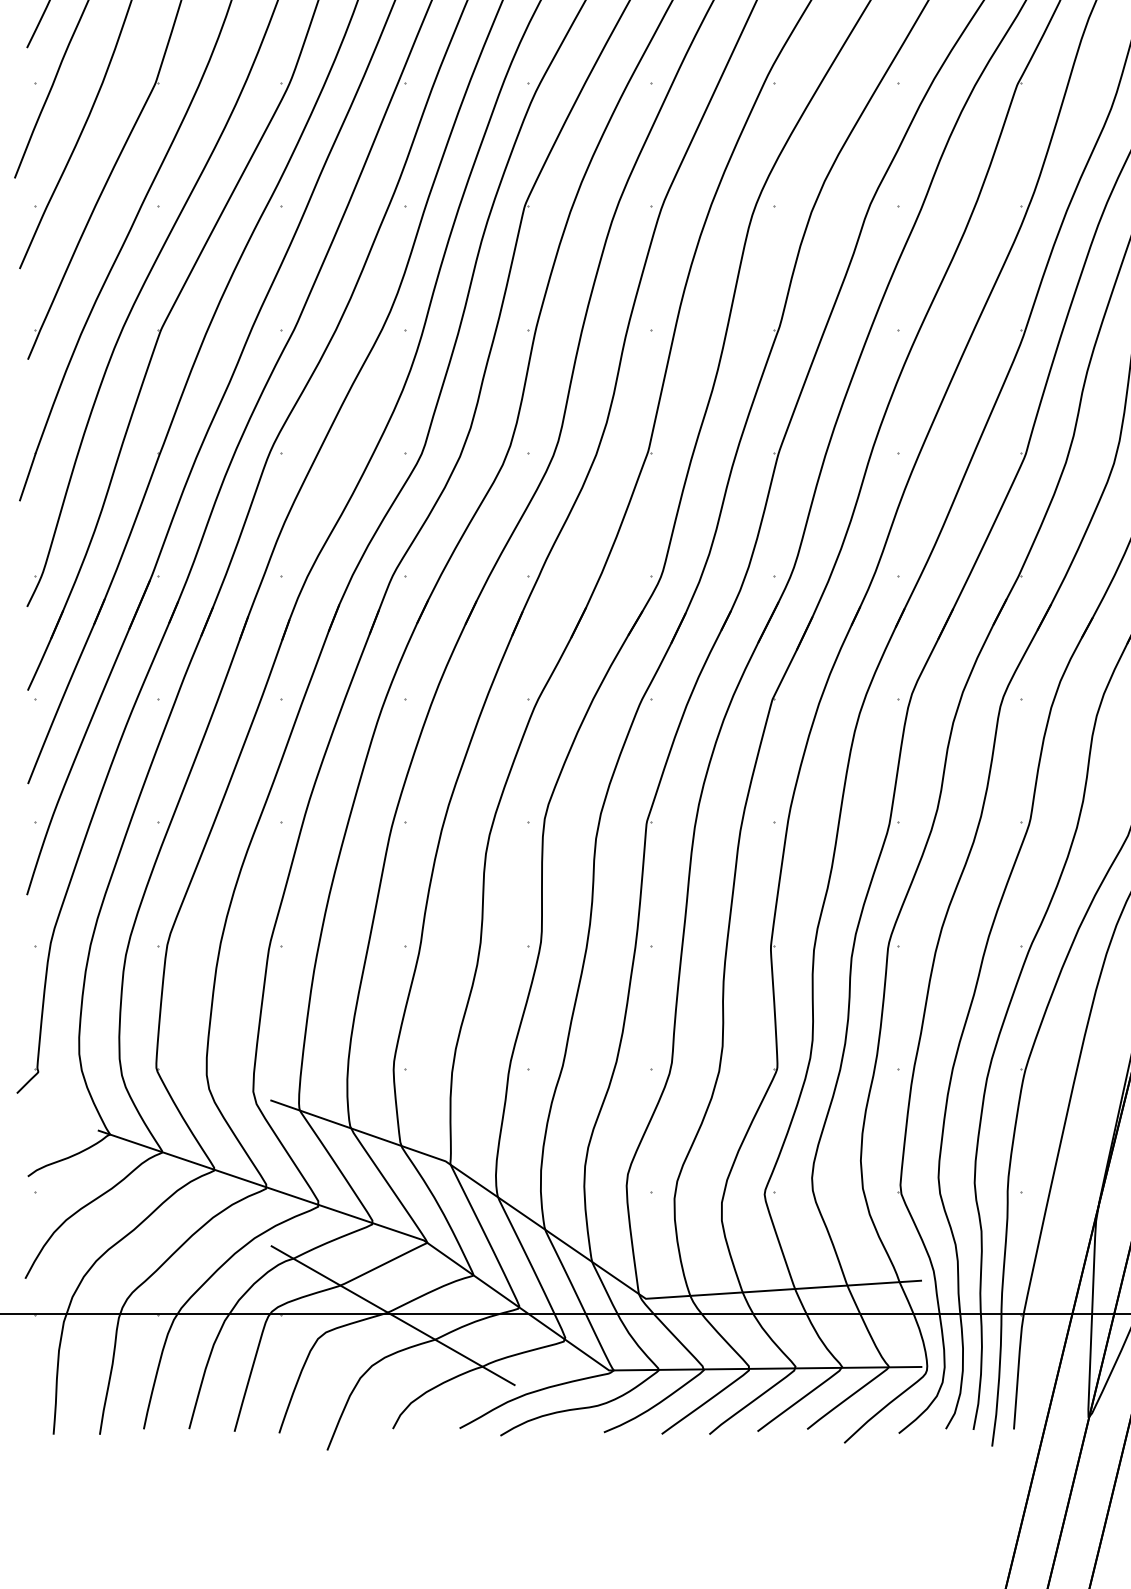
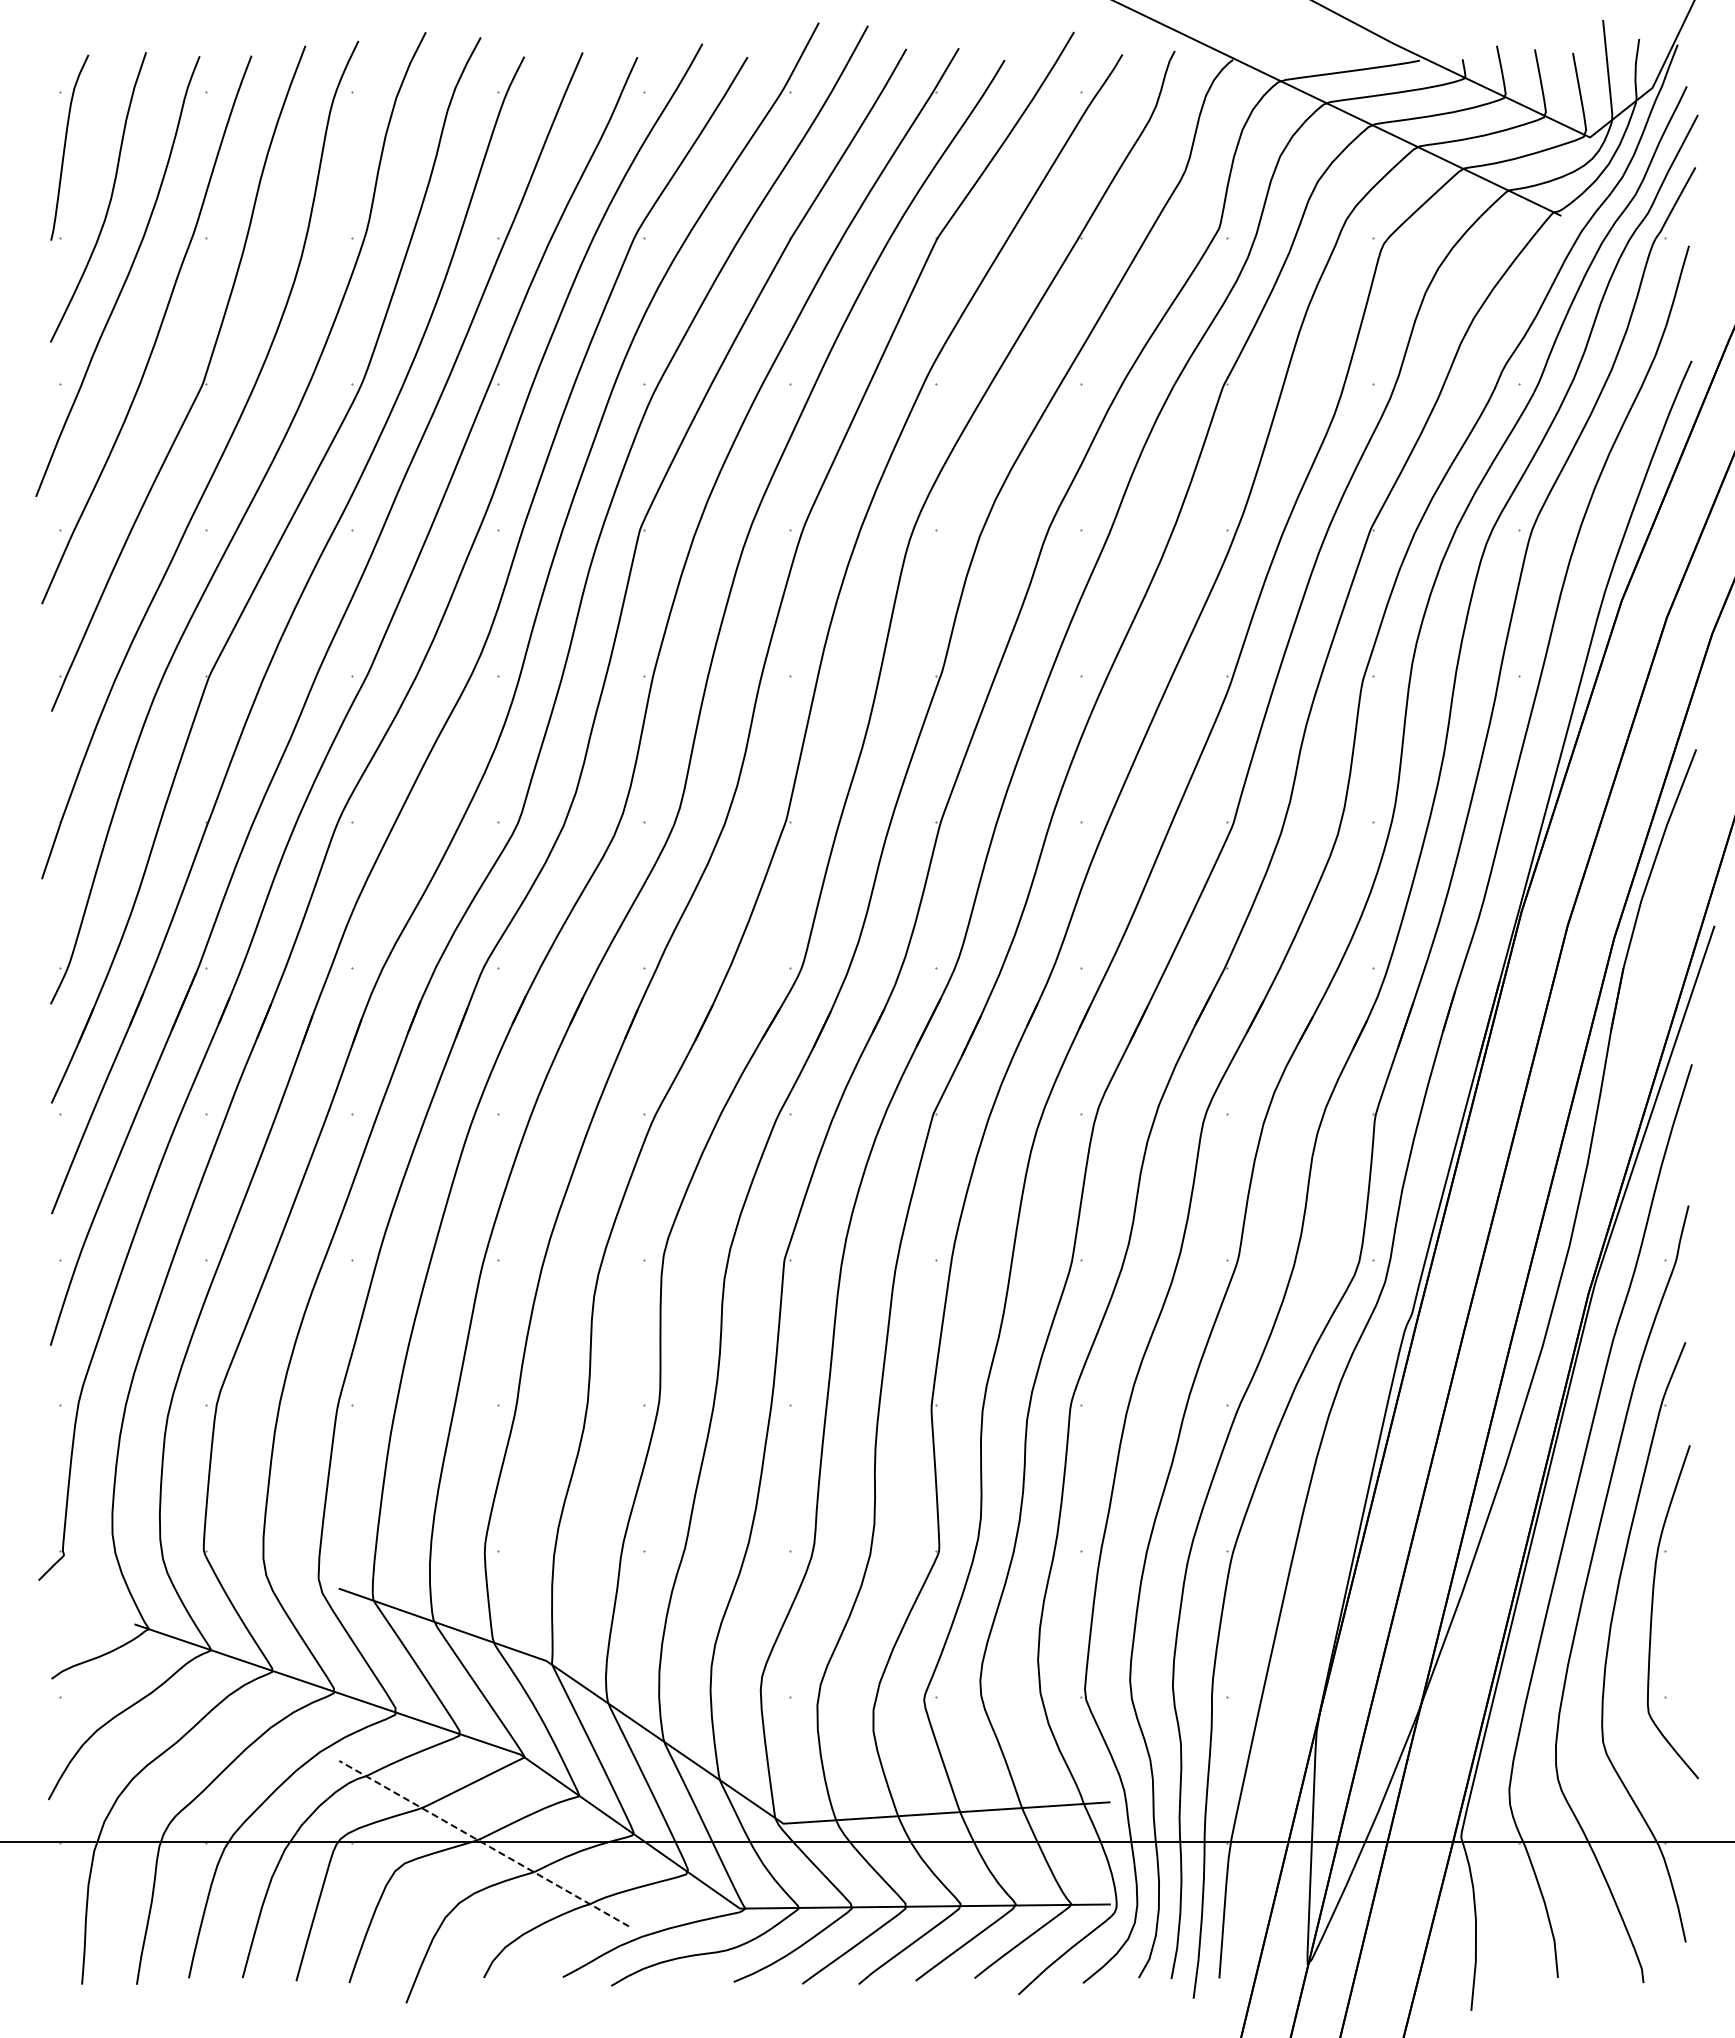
line: (393, 1315) -> (484, 1843), solid -> dashed

